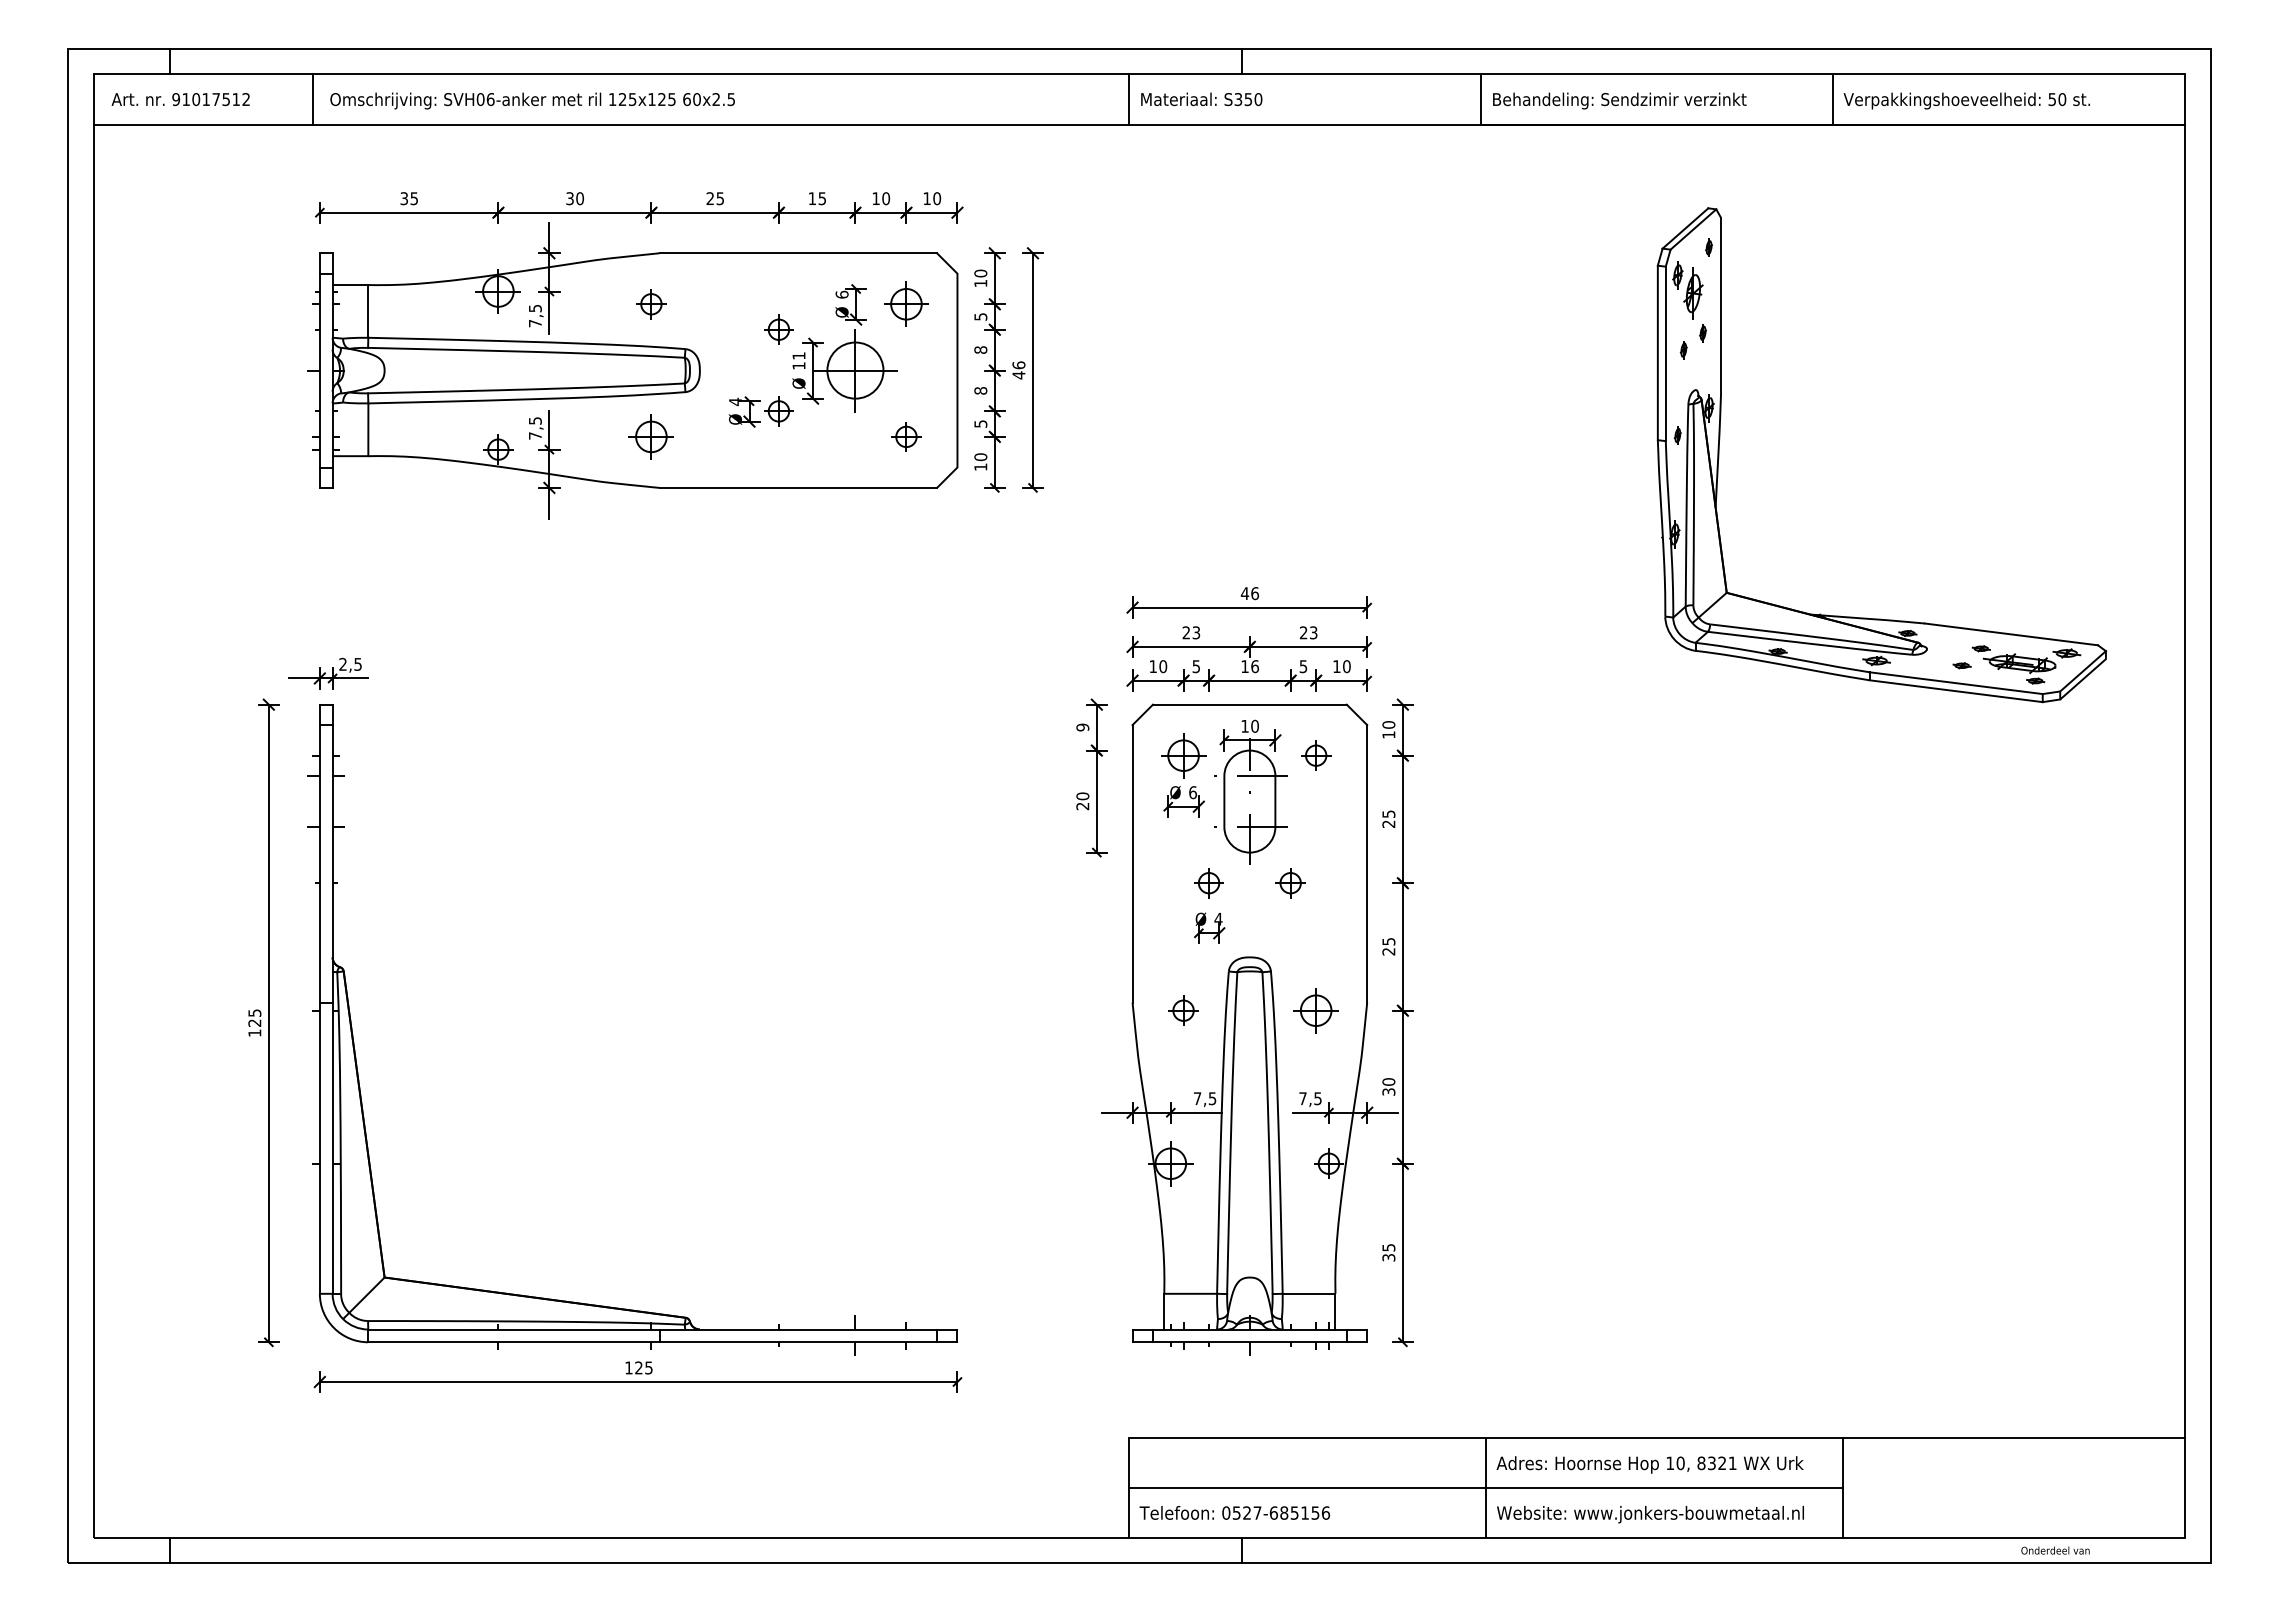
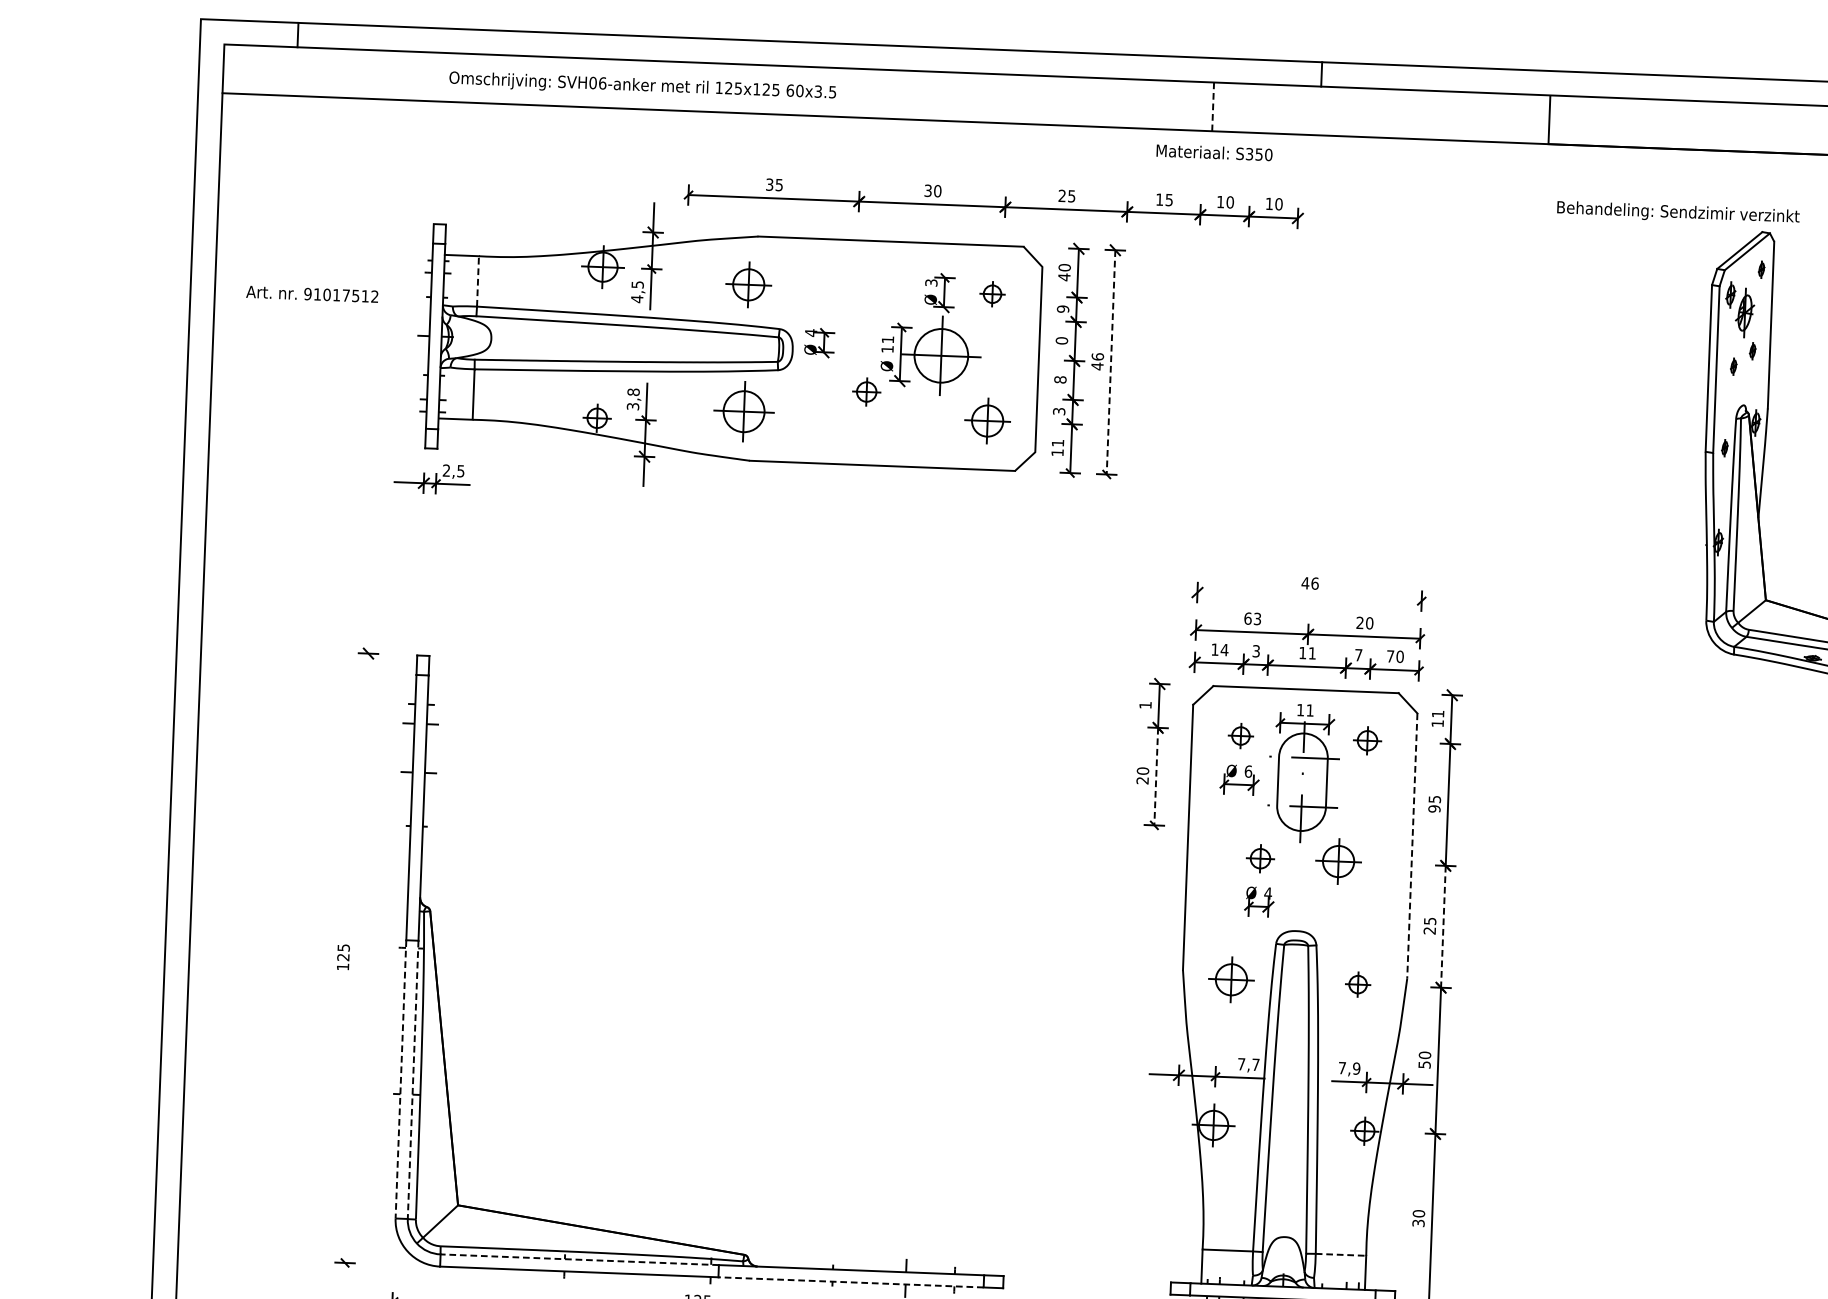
text: (180, 99) -> (312, 294), moved
line: (313, 99) -> (433, 76), removed
text: (716, 99) -> (818, 91), 60x2.5 -> 60x3.5
line: (1129, 99) -> (1213, 106), solid -> dashed
text: (1201, 99) -> (1214, 152), moved
text: (1619, 100) -> (1678, 212), moved
part: (639, 207) -> (994, 201), moved
text: (980, 283) -> (1064, 277), 10 -> 40
text: (841, 294) -> (930, 282), 6 -> 3
part: (906, 303) -> (992, 293), size x0.6
part: (651, 304) -> (748, 285), size x1.6
line: (368, 310) -> (478, 280), solid -> dashed
text: (980, 316) -> (1062, 308), 5 -> 9
text: (535, 323) -> (637, 299), 7,5 -> 4,5
part: (778, 329) -> (869, 313), removed
text: (980, 349) -> (1061, 340), 8 -> 0
line: (1033, 371) -> (1111, 363), solid -> dashed
part: (744, 411) -> (819, 342), moved
text: (980, 423) -> (1058, 411), 5 -> 3
text: (534, 428) -> (632, 399), 7,5 -> 3,8
part: (650, 436) -> (743, 411), size x1.4
part: (906, 436) -> (987, 420), size x1.6
text: (980, 457) -> (1057, 443), 10 -> 11
line: (1249, 607) -> (1309, 596), removed
text: (1186, 632) -> (1248, 618), 23 -> 63
text: (1313, 632) -> (1369, 622), 23 -> 20
text: (1163, 666) -> (1224, 649), 10 -> 14
text: (1196, 666) -> (1256, 651), 5 -> 3
text: (1255, 666) -> (1312, 653), 16 -> 11
text: (1303, 666) -> (1358, 655), 5 -> 7
text: (1336, 666) -> (1390, 656), 10 -> 70
part: (328, 673) -> (432, 478), moved
text: (1388, 724) -> (1437, 713), 10 -> 11
text: (1254, 725) -> (1309, 709), 10 -> 11
text: (1082, 727) -> (1145, 705), 9 -> 1
part: (1183, 755) -> (1240, 735), size x0.6
line: (1096, 802) -> (1155, 777), solid -> dashed
text: (1388, 824) -> (1434, 809), 25 -> 95
line: (1367, 863) -> (1412, 845), solid -> dashed
part: (1290, 883) -> (1338, 862), size x1.6
line: (1402, 946) -> (1443, 926), solid -> dashed
part: (1183, 1010) -> (1231, 979), size x1.6
part: (1315, 1010) -> (1357, 984), size x0.6
line: (268, 1023) -> (356, 958), removed
text: (1388, 1091) -> (1424, 1064), 30 -> 50
text: (1212, 1098) -> (1255, 1064), 7,5 -> 7,7
text: (1317, 1098) -> (1356, 1068), 7,5 -> 7,9
line: (319, 1148) -> (400, 1079), solid -> dashed
line: (332, 1148) -> (413, 1080), solid -> dashed
text: (1388, 1247) -> (1418, 1213), 35 -> 30
line: (1309, 1293) -> (1341, 1254), solid -> dashed
line: (513, 1329) -> (579, 1259), solid -> dashed
line: (798, 1342) -> (851, 1282), solid -> dashed

